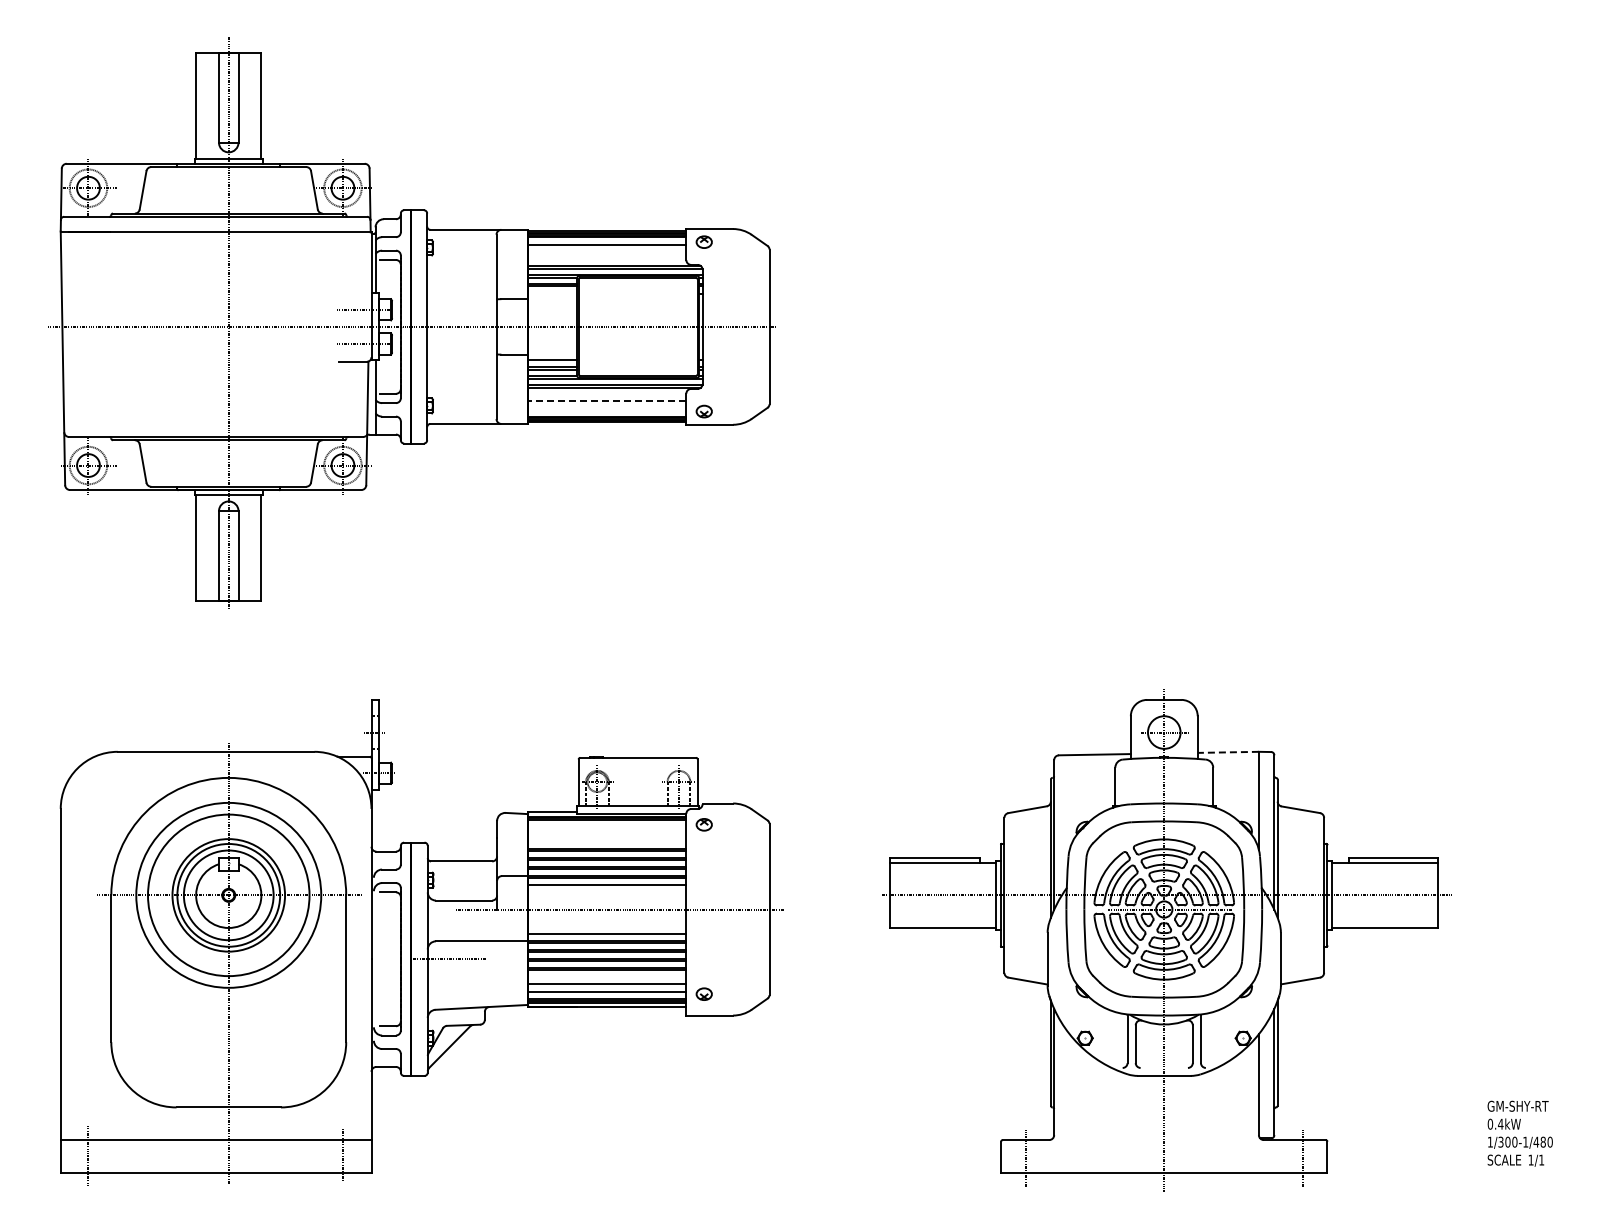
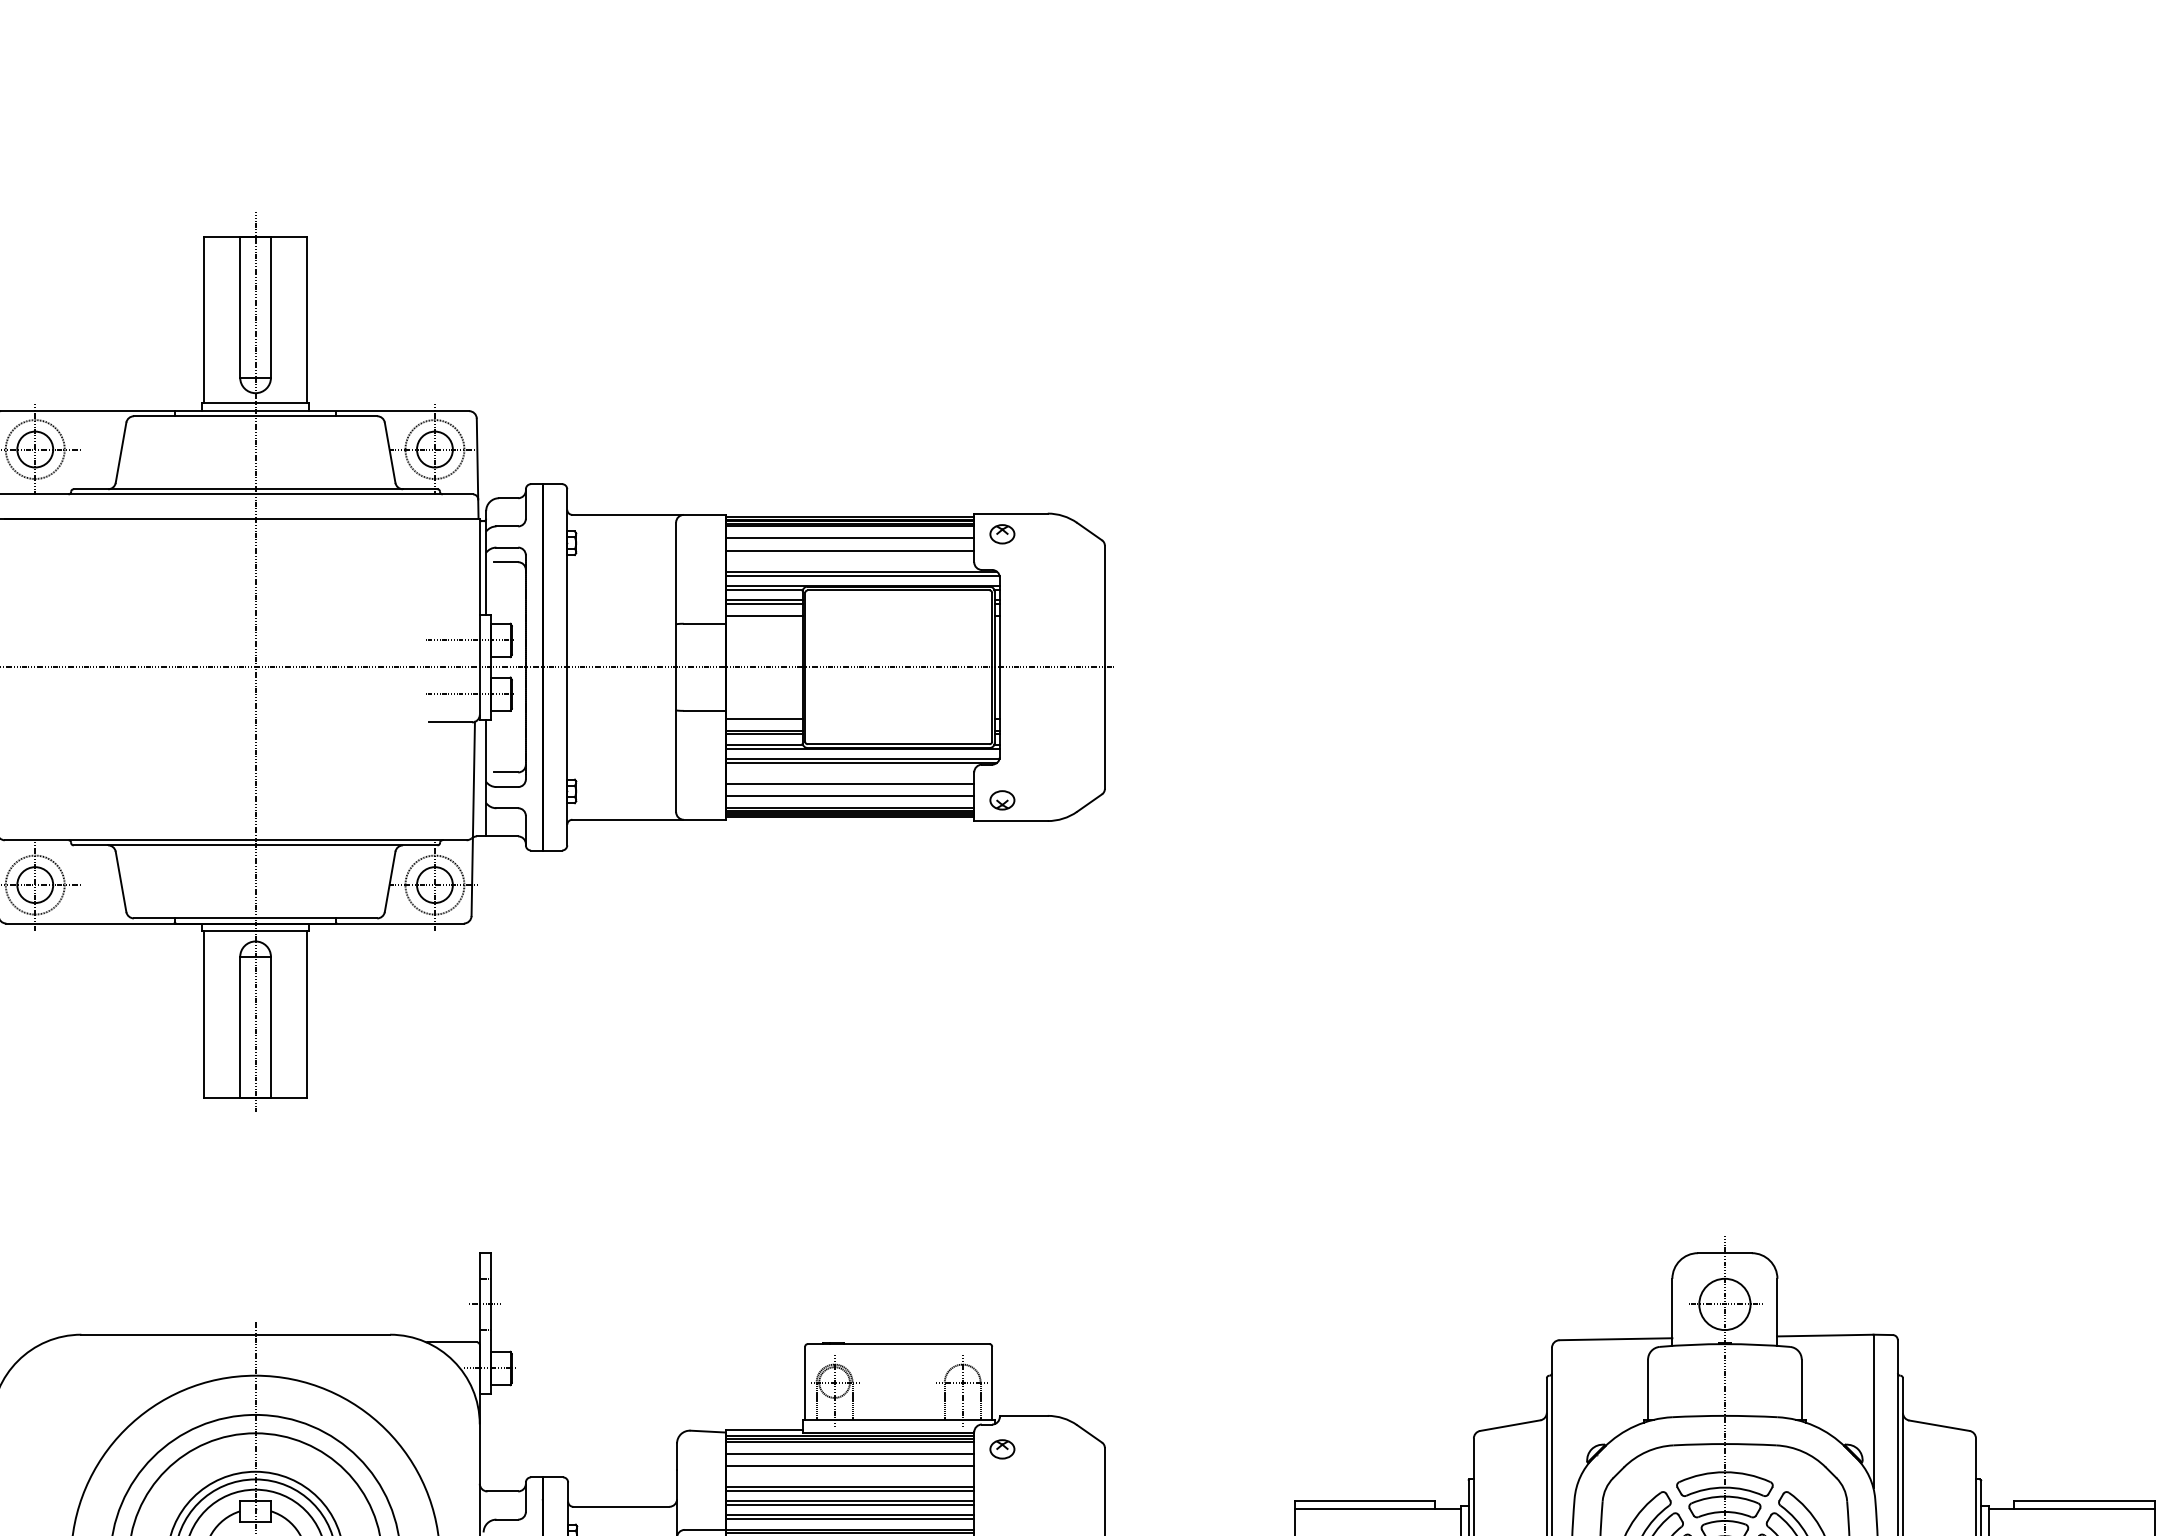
line: (607, 252) -> (850, 550), added
line: (552, 294) -> (764, 616), added
line: (606, 400) -> (848, 782), dashed -> solid
line: (607, 408) -> (850, 795), added
line: (1228, 752) -> (1825, 1335), dashed -> solid
line: (607, 827) -> (850, 1453), added
line: (607, 835) -> (850, 1466), added

